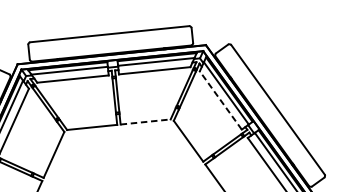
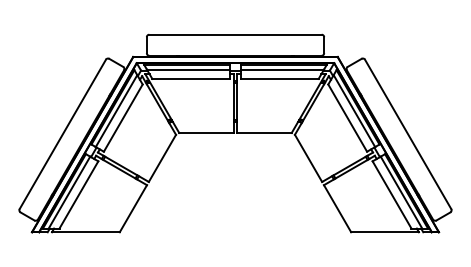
line: (220, 100) -> (347, 118), dashed -> solid
line: (146, 122) -> (265, 133), dashed -> solid

